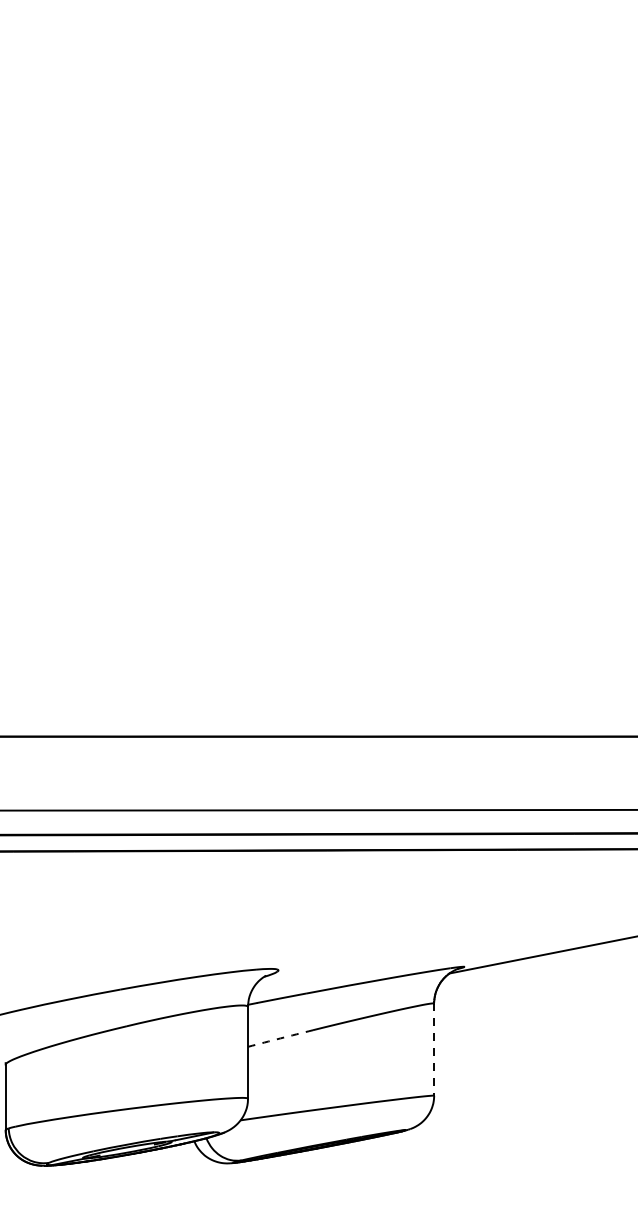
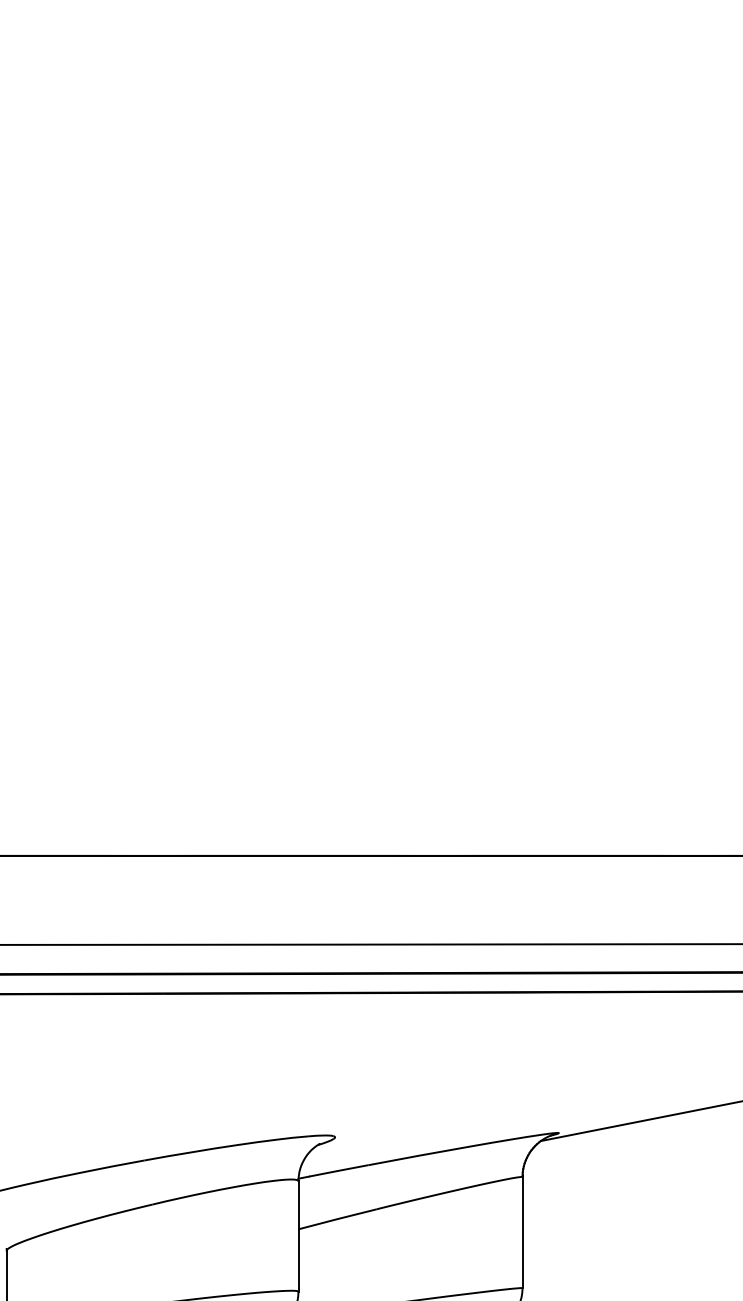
arc: (280, 1038) -> (337, 1219), dashed -> solid
line: (434, 1050) -> (522, 1233), dashed -> solid

